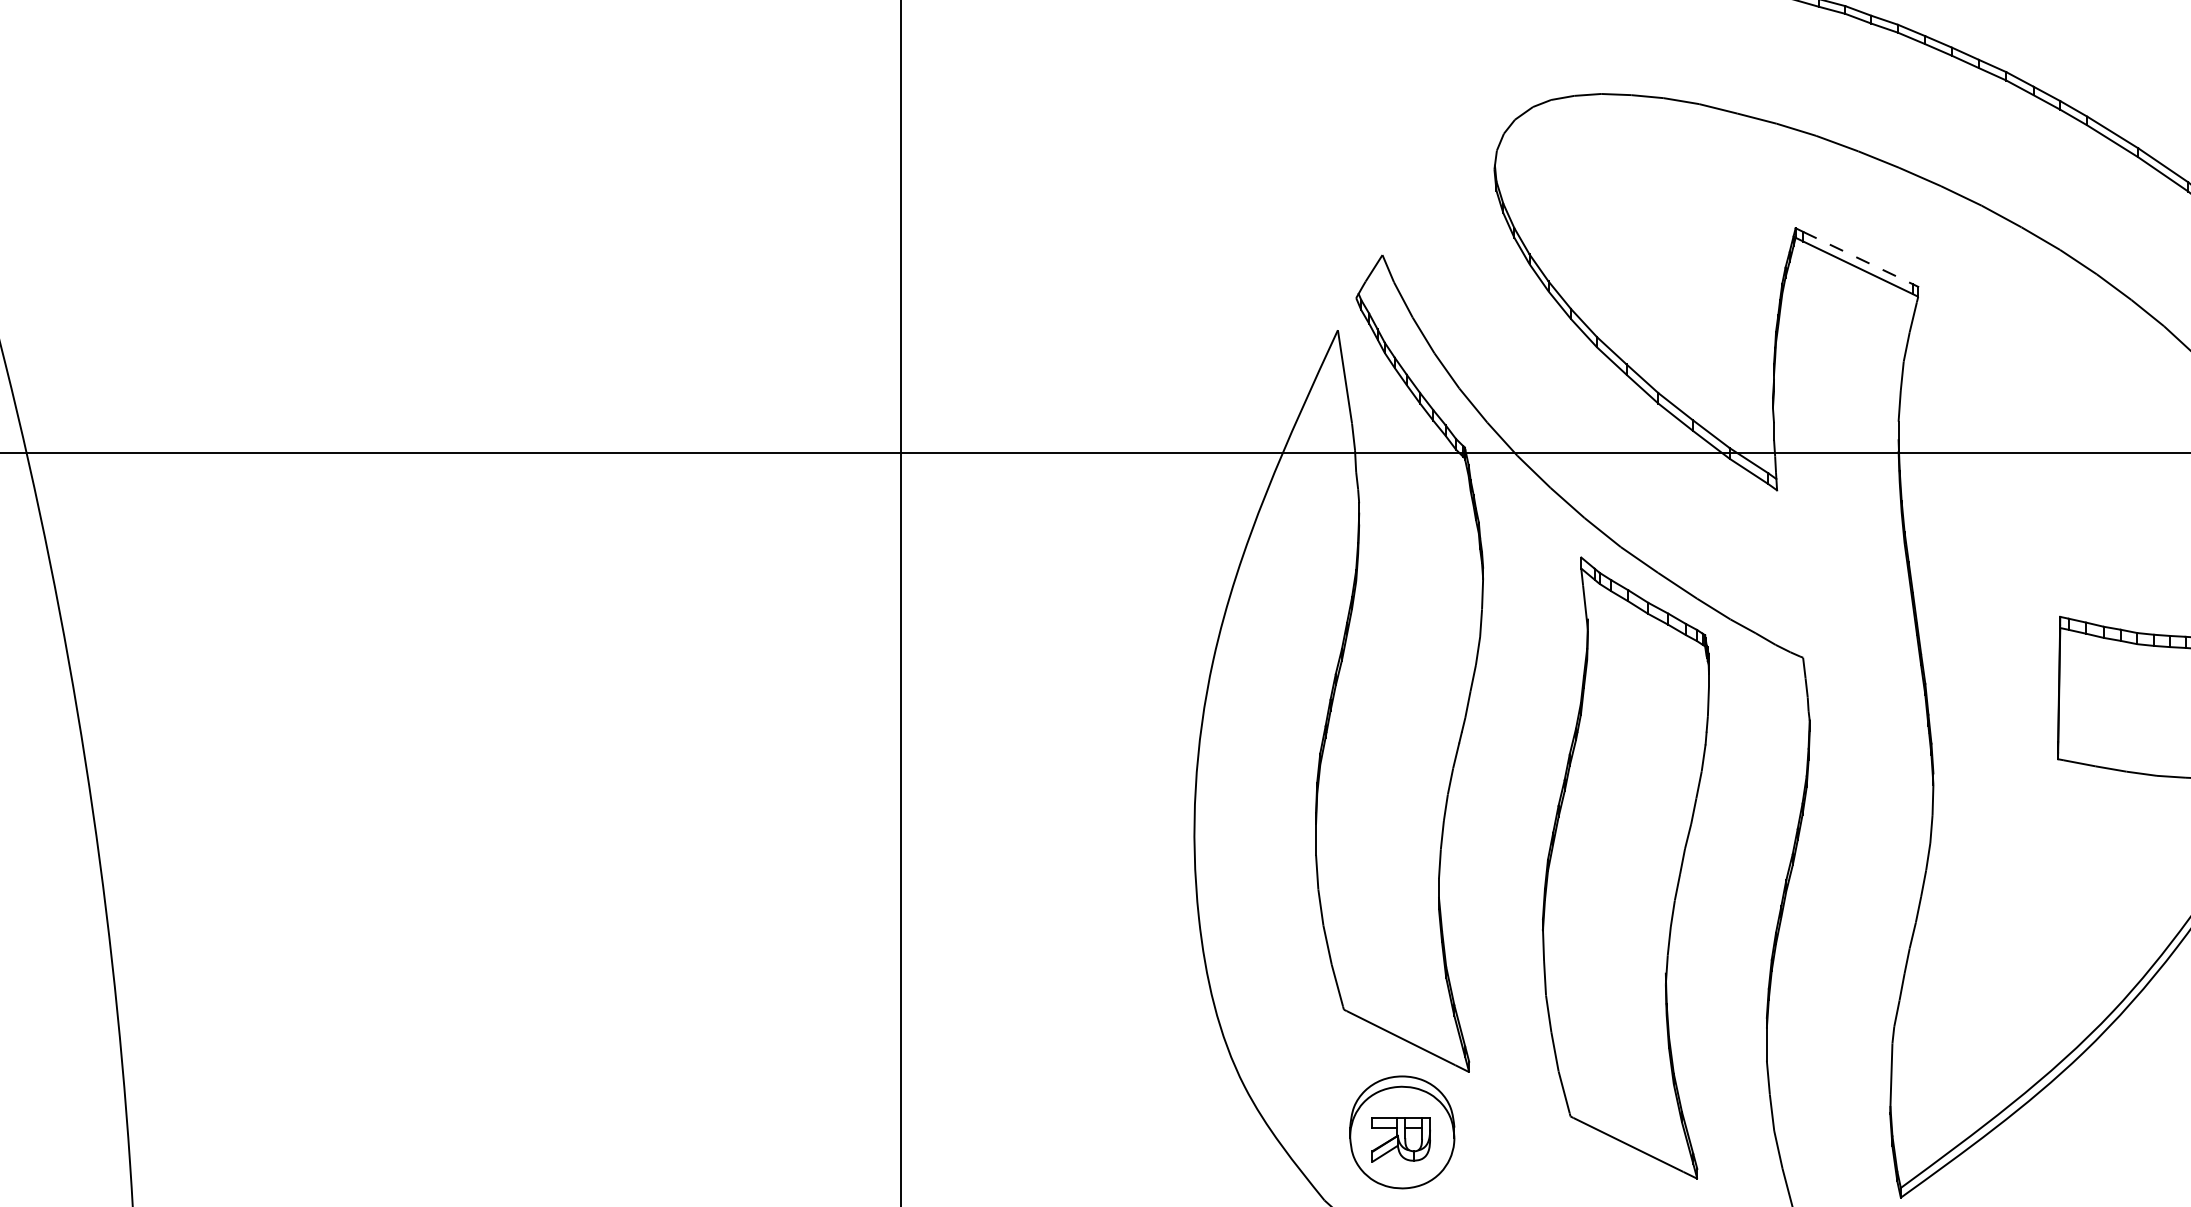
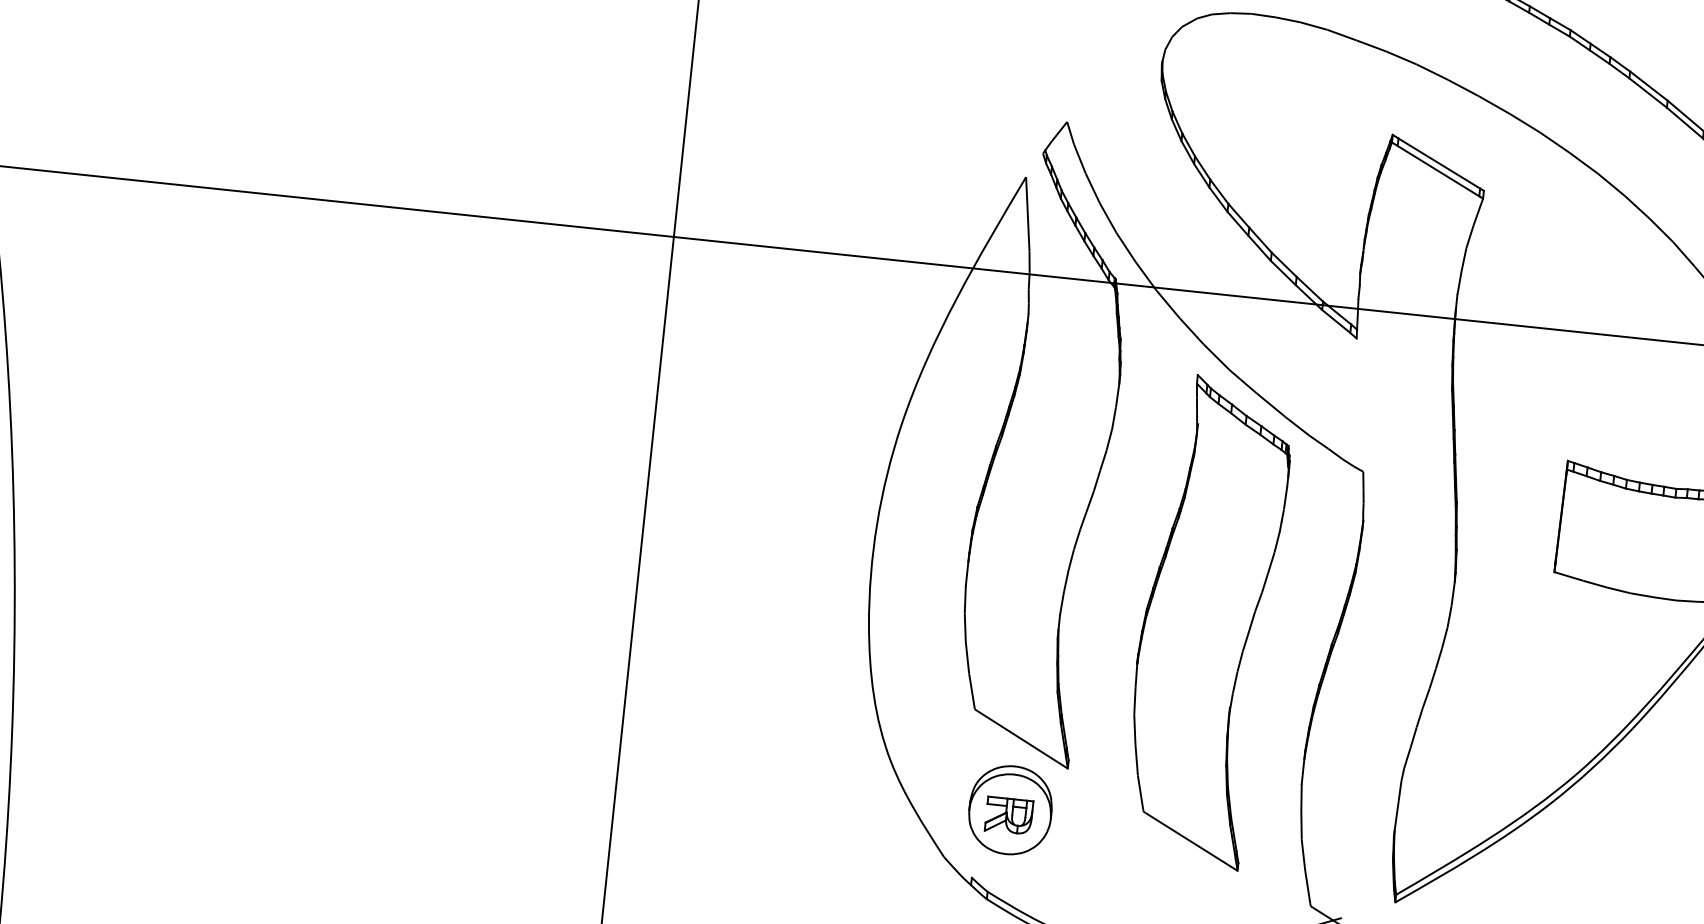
line: (1858, 258) -> (1439, 163), dashed -> solid

